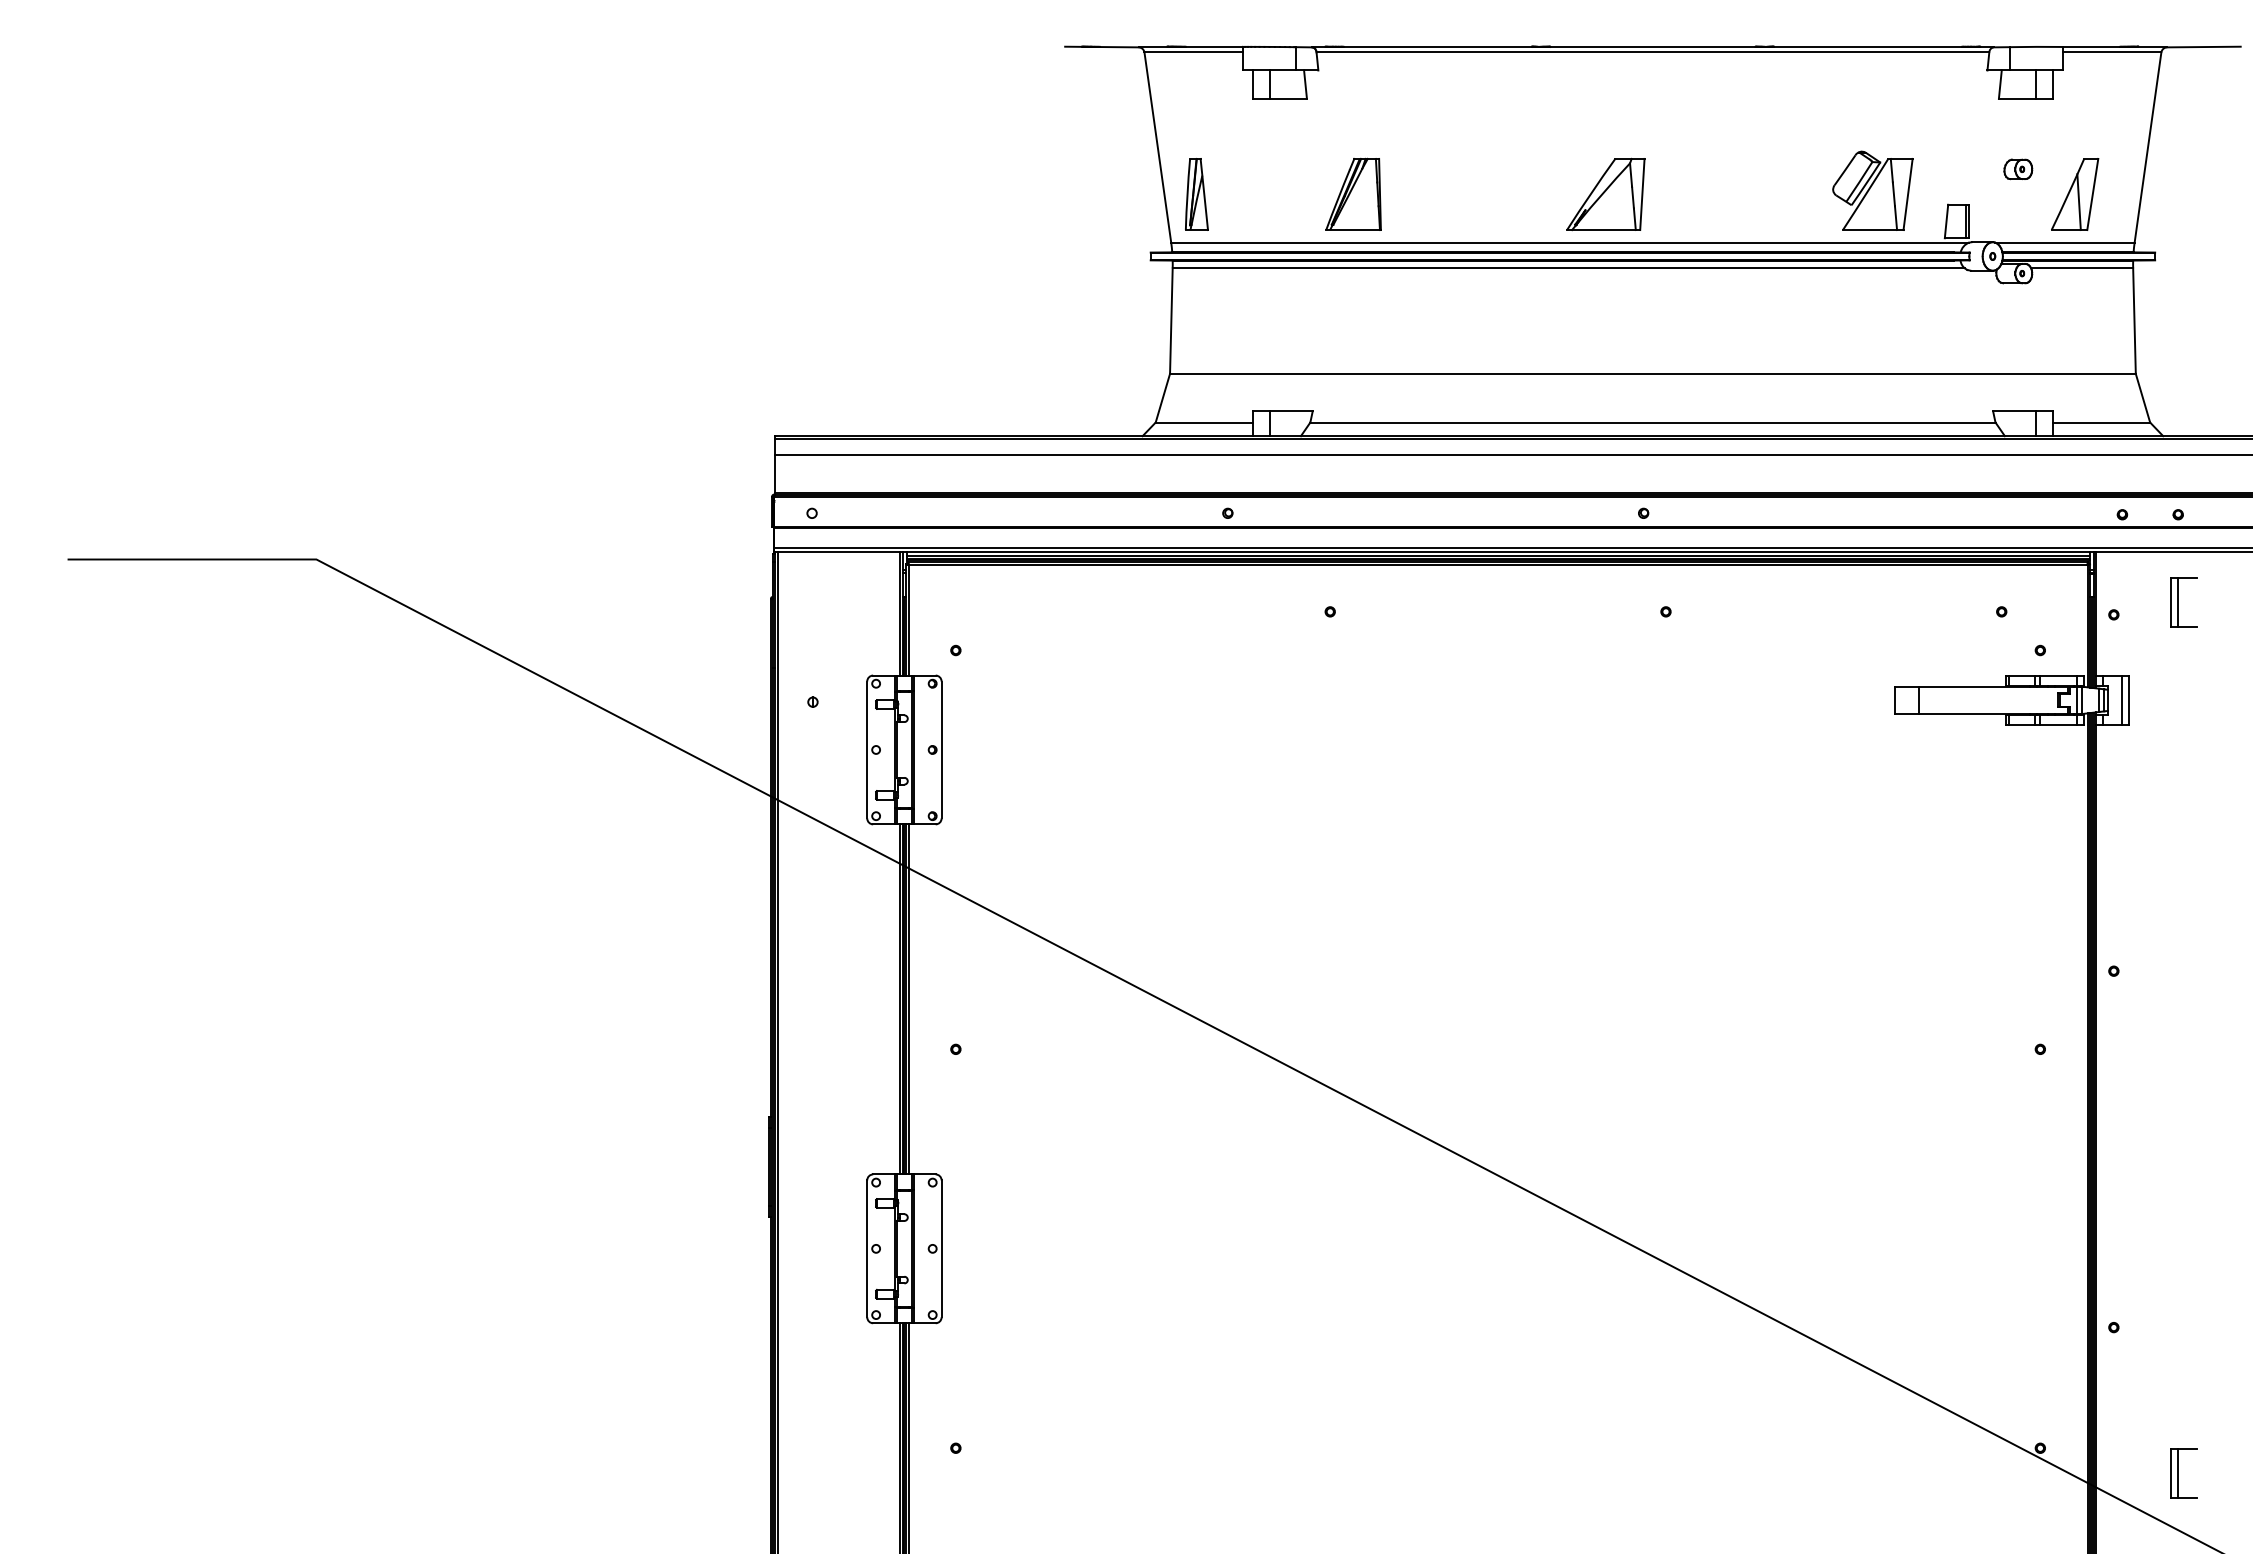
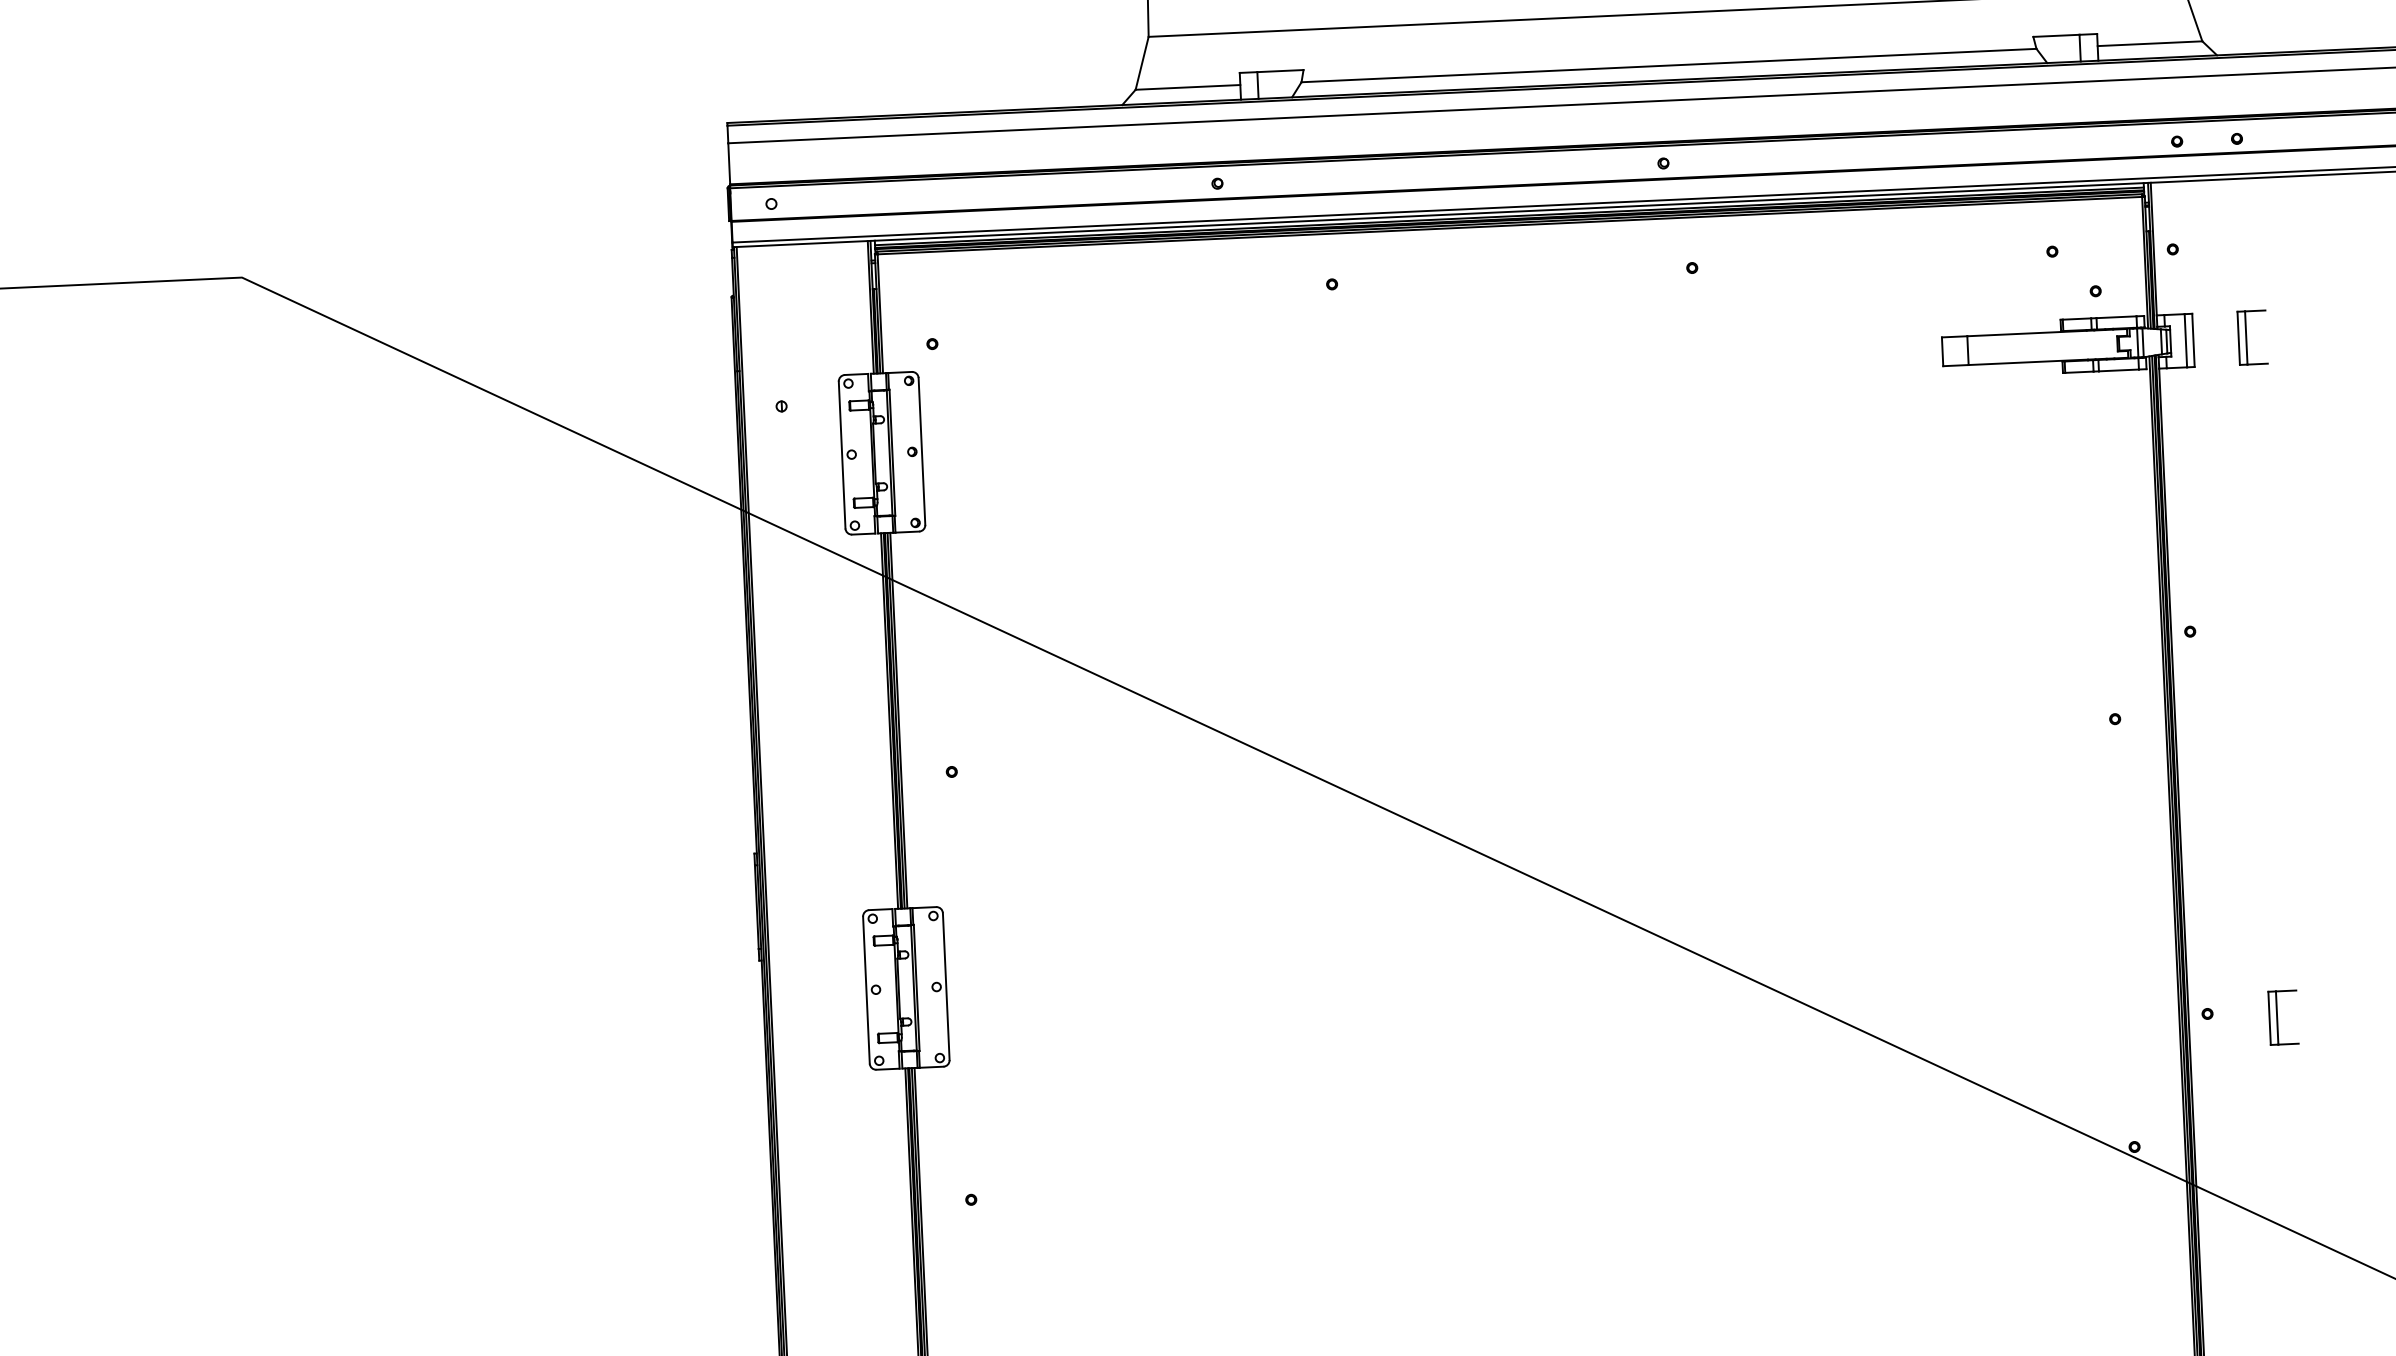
part: (2183, 602) -> (2251, 337), moved
part: (2183, 1473) -> (2282, 1017), moved

